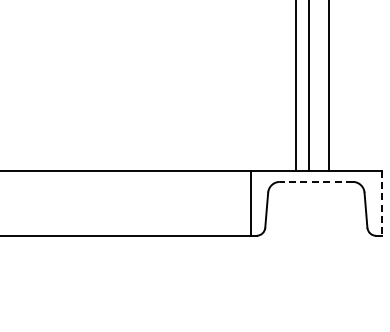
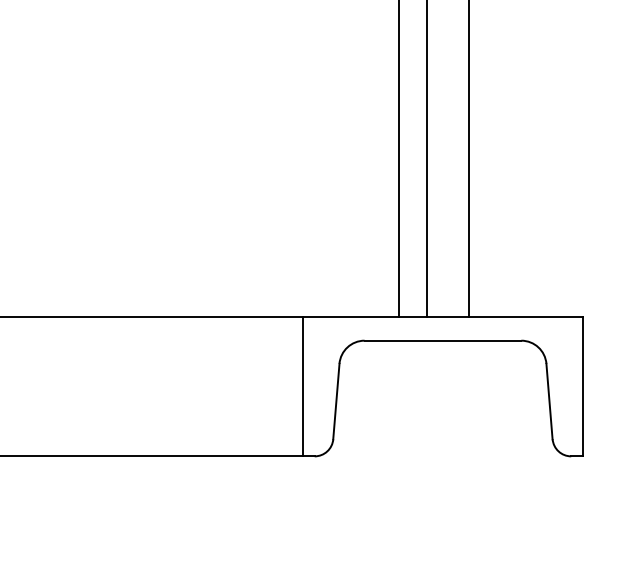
line: (315, 181) -> (441, 339), dashed -> solid
line: (381, 203) -> (582, 387), dashed -> solid

